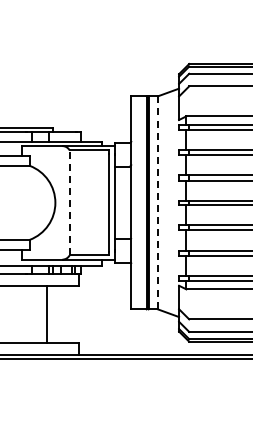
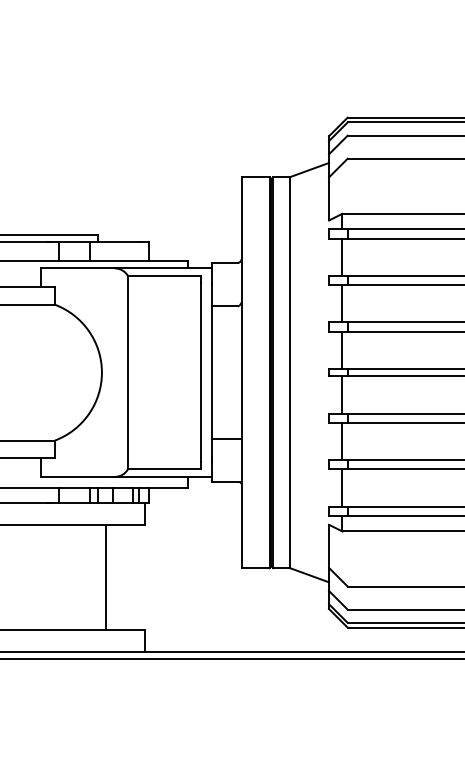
line: (69, 202) -> (127, 371), dashed -> solid
line: (157, 203) -> (289, 373), dashed -> solid
line: (47, 314) -> (105, 577), moved

